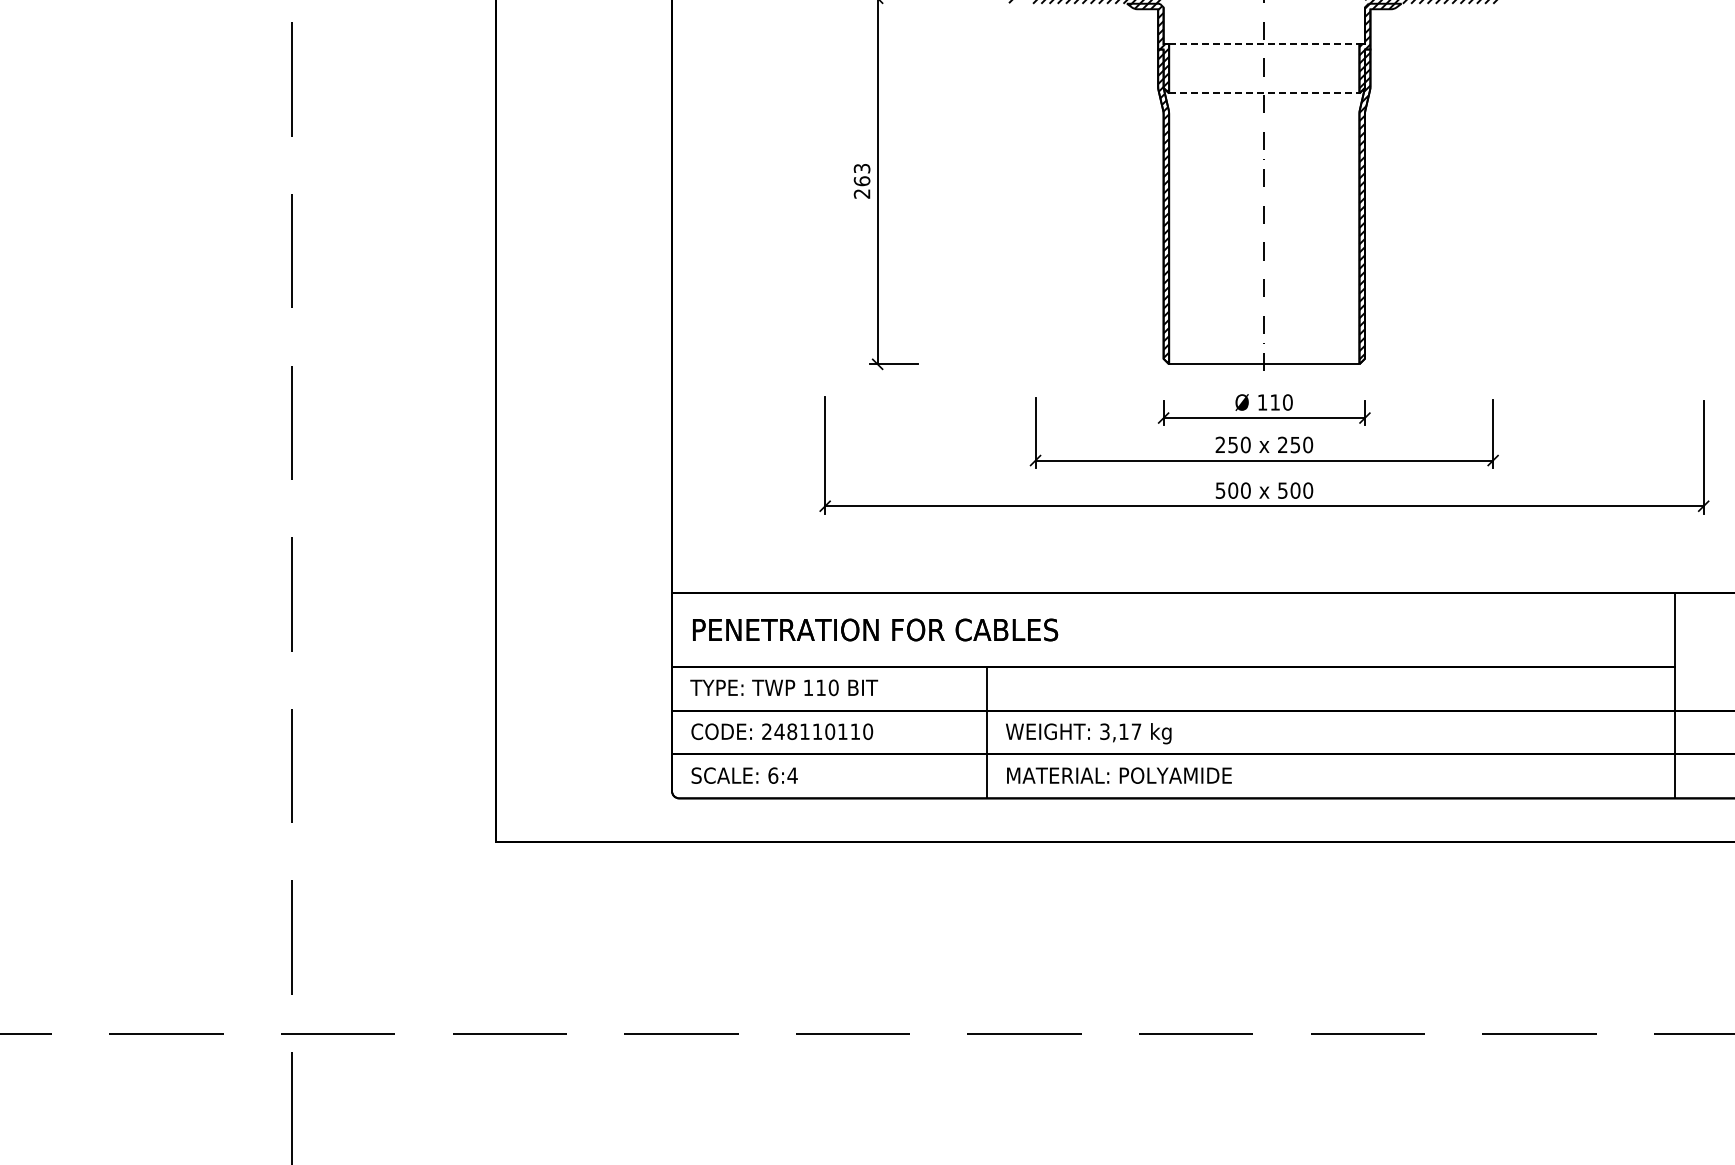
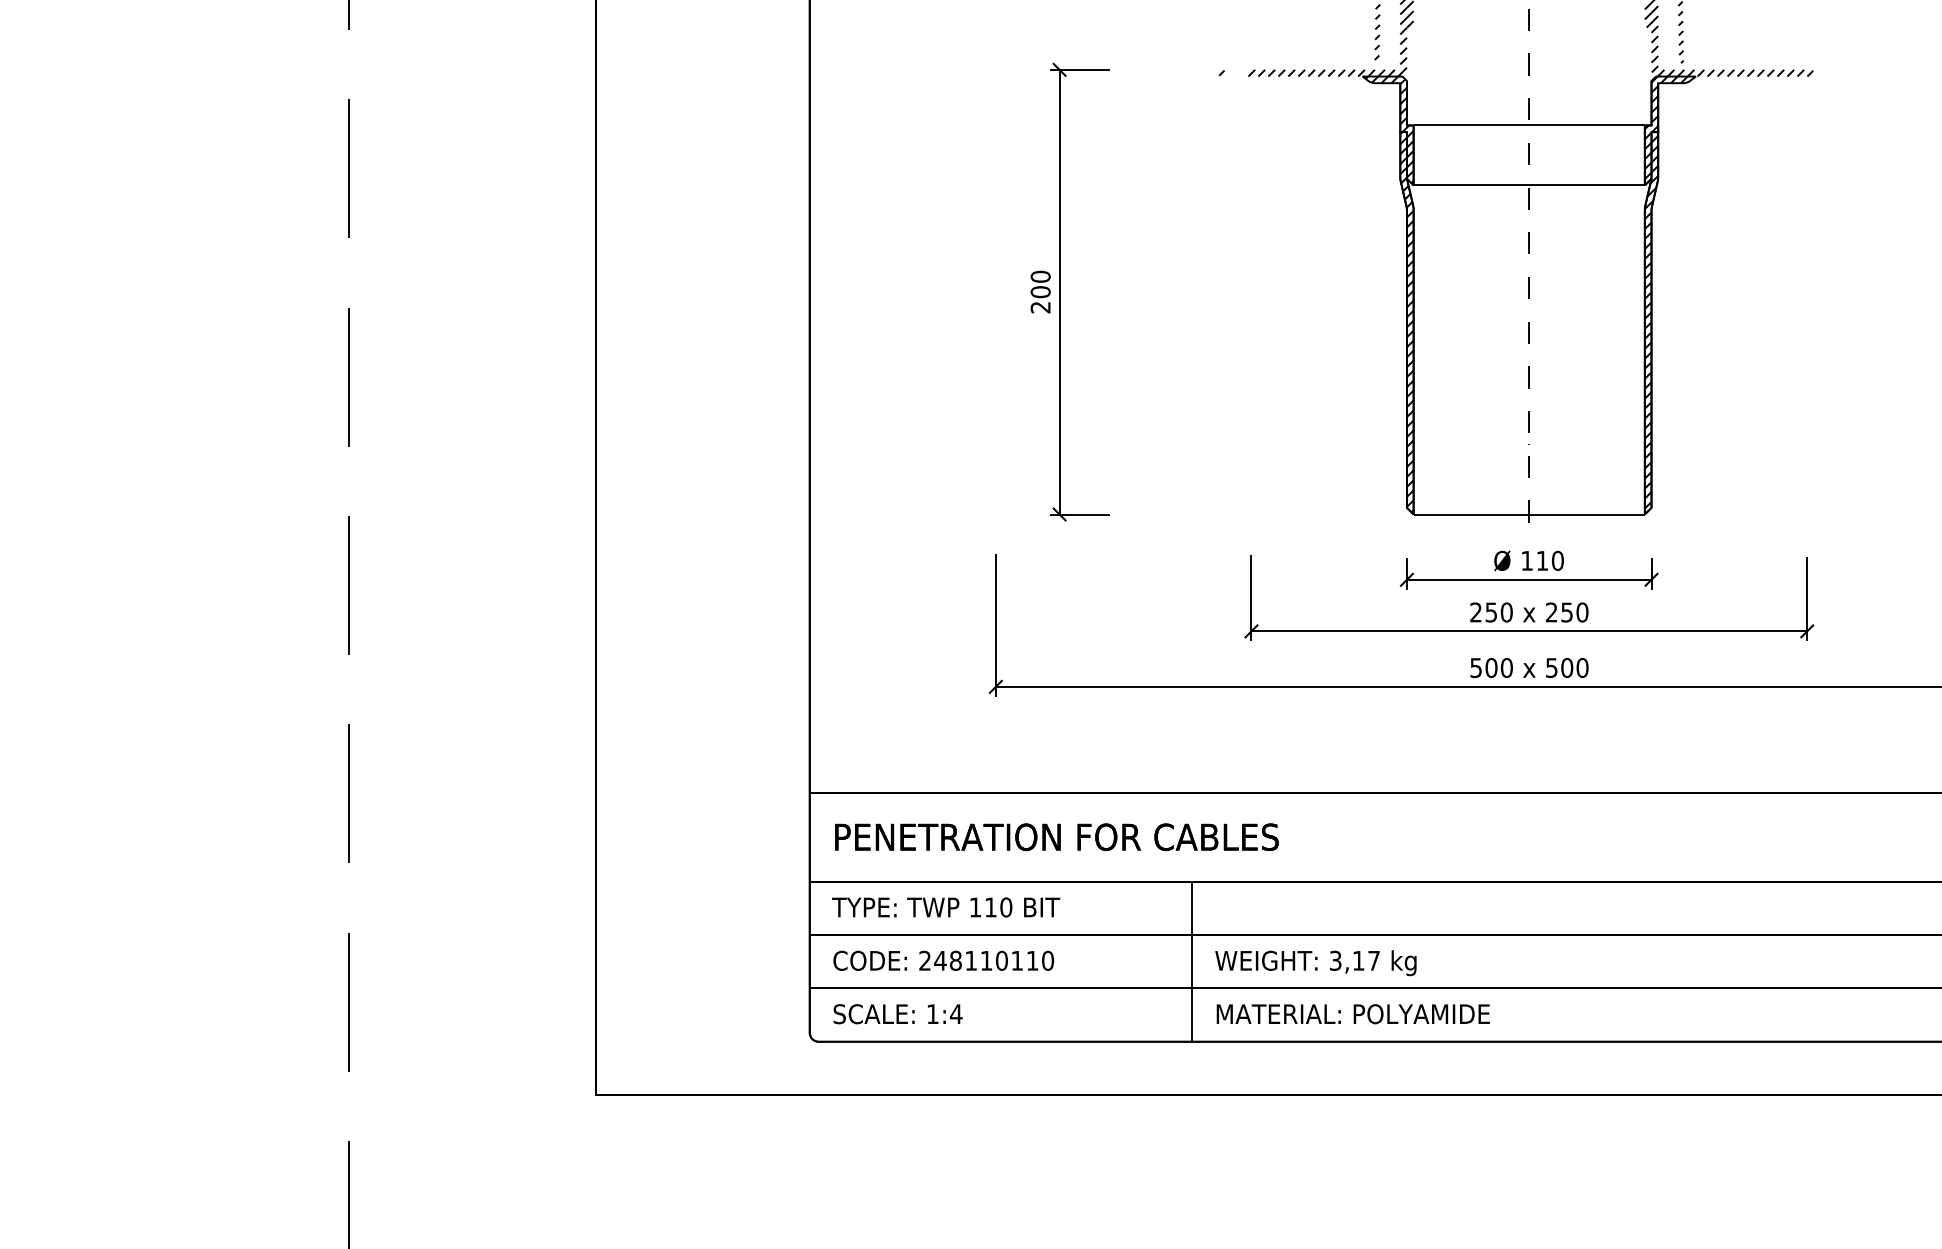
line: (1264, 44) -> (1529, 126), dashed -> solid
line: (1264, 93) -> (1529, 185), dashed -> solid
text: (861, 174) -> (1039, 283), 263 -> 200
text: (773, 775) -> (933, 1013), 6:4 -> 1:4

